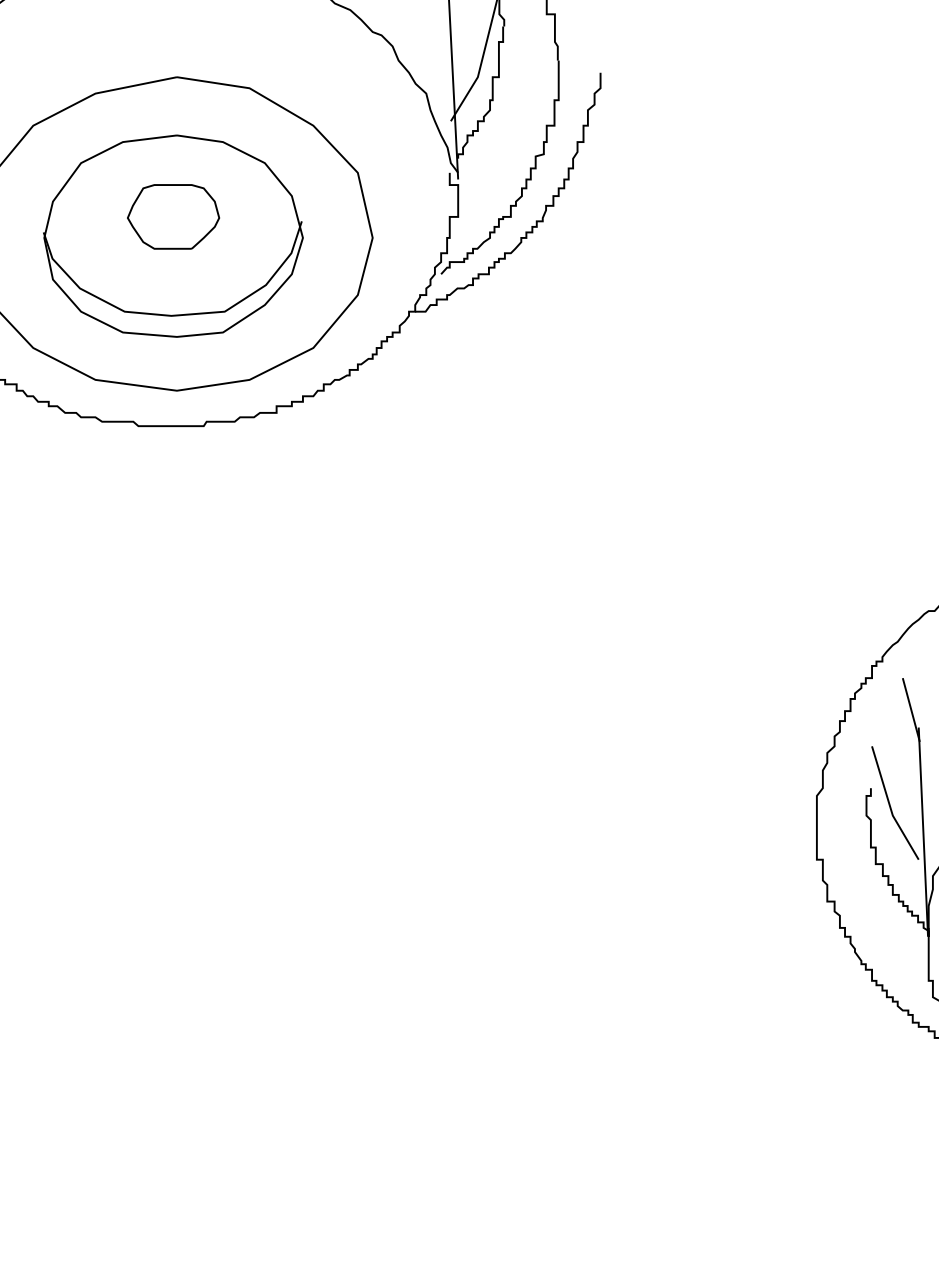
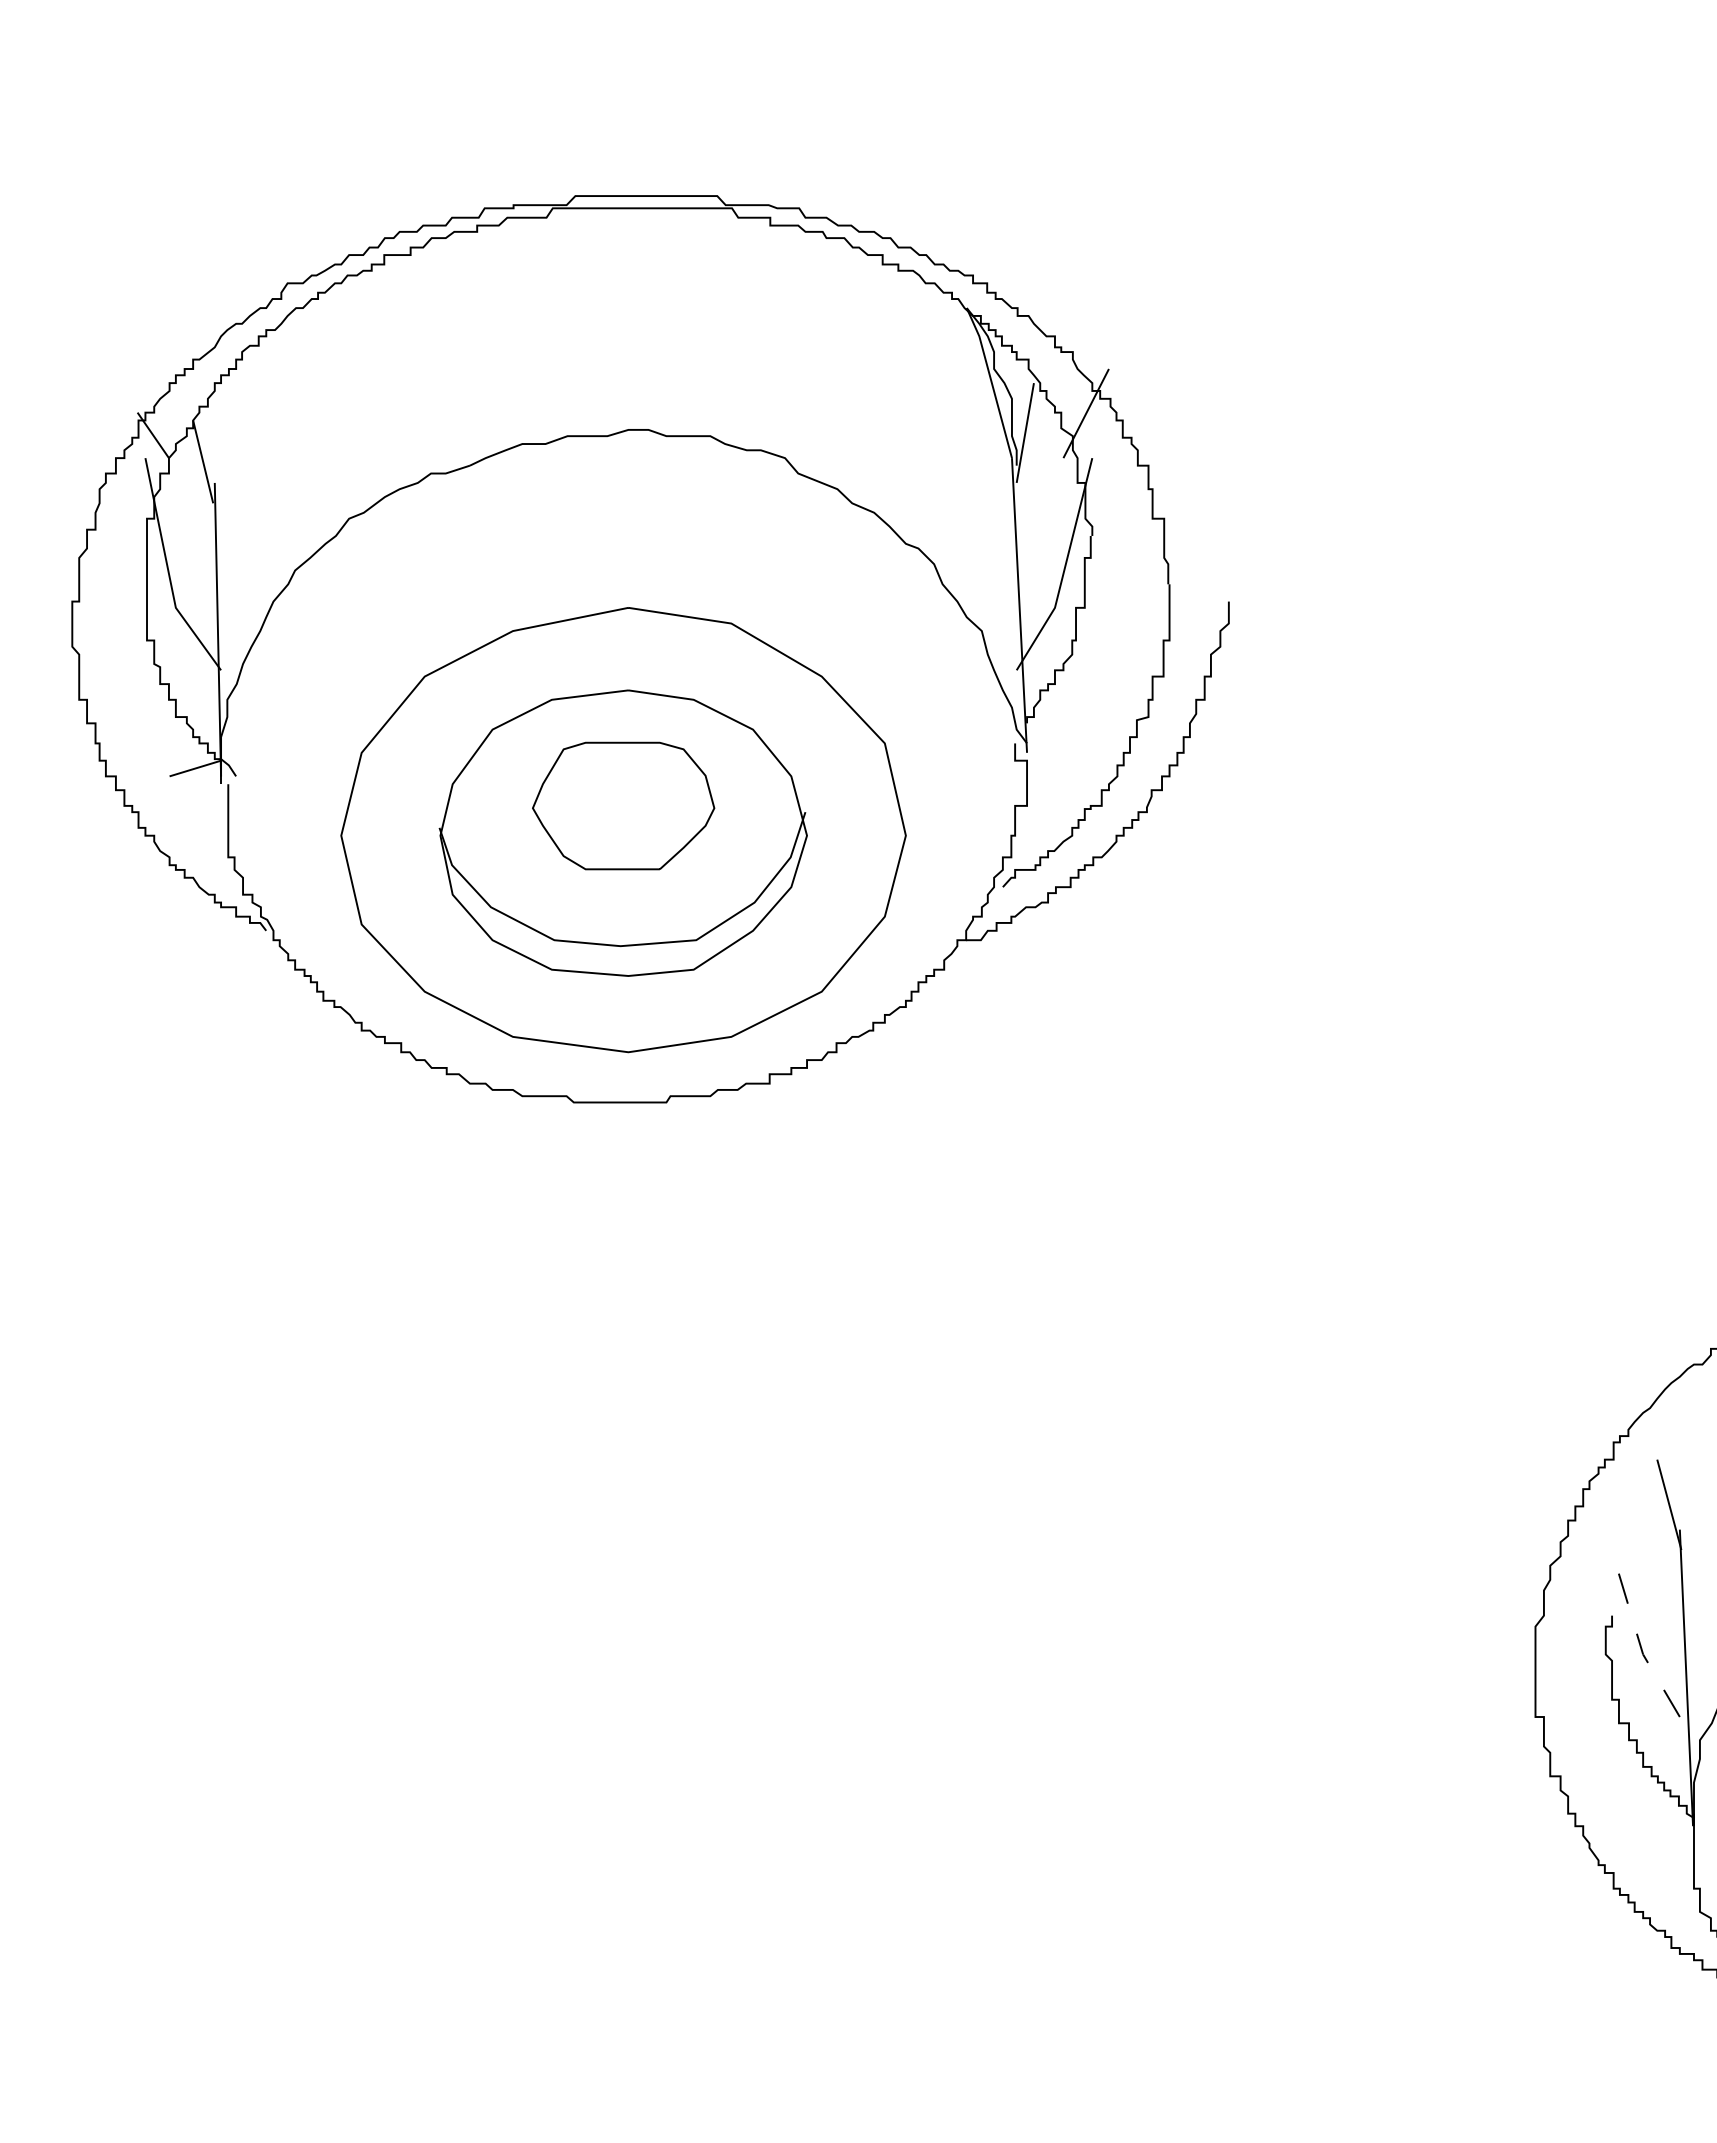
part: (173, 216) -> (623, 805), size x1.4
line: (889, 805) -> (1638, 1640), solid -> dashed

